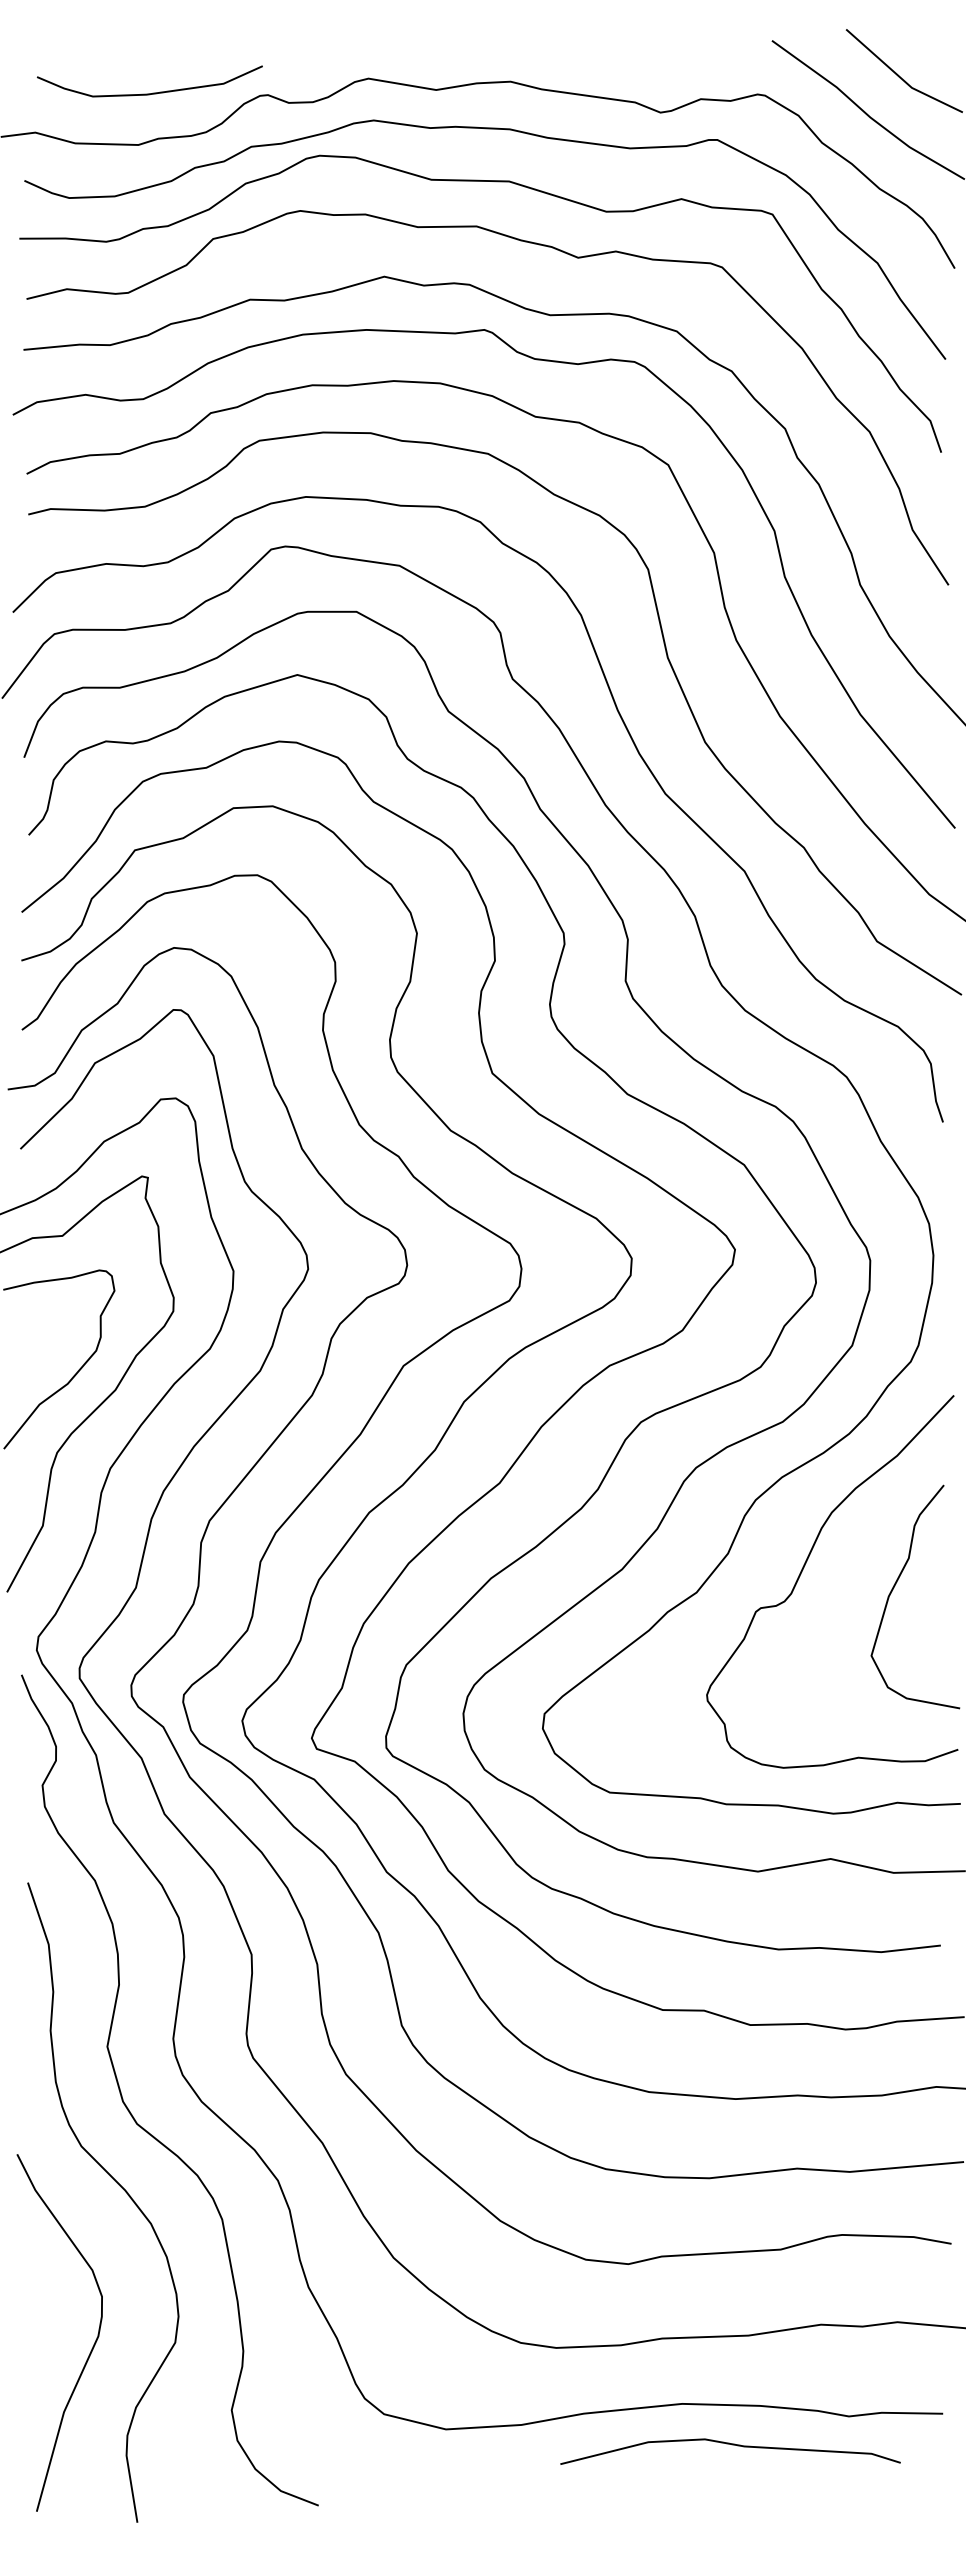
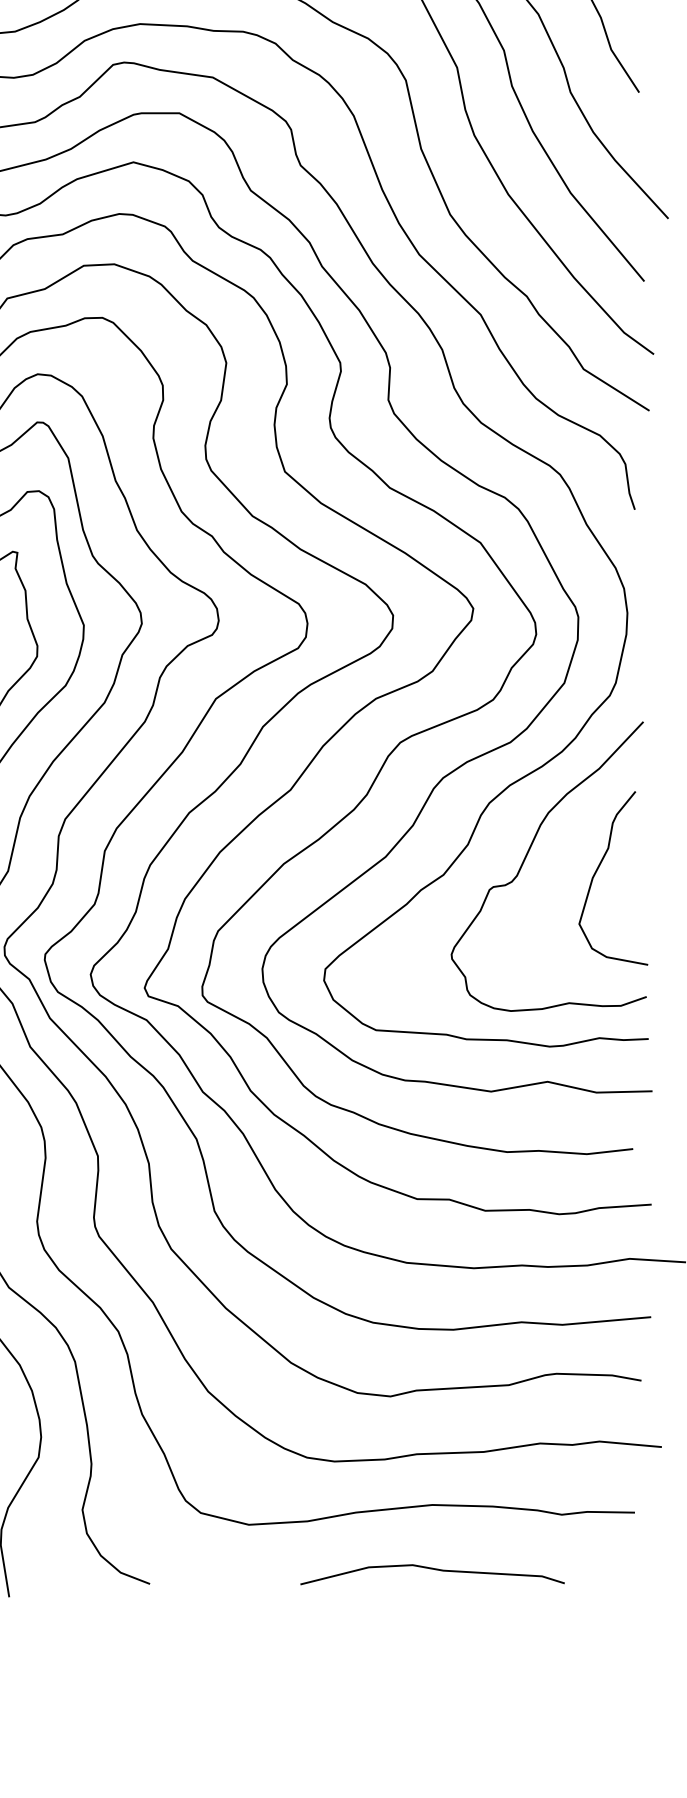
curve: (732, 2445) -> (434, 1569), moved

